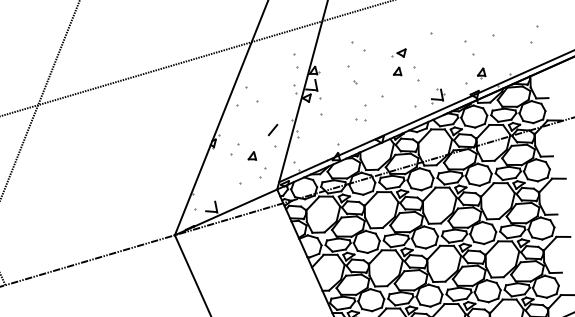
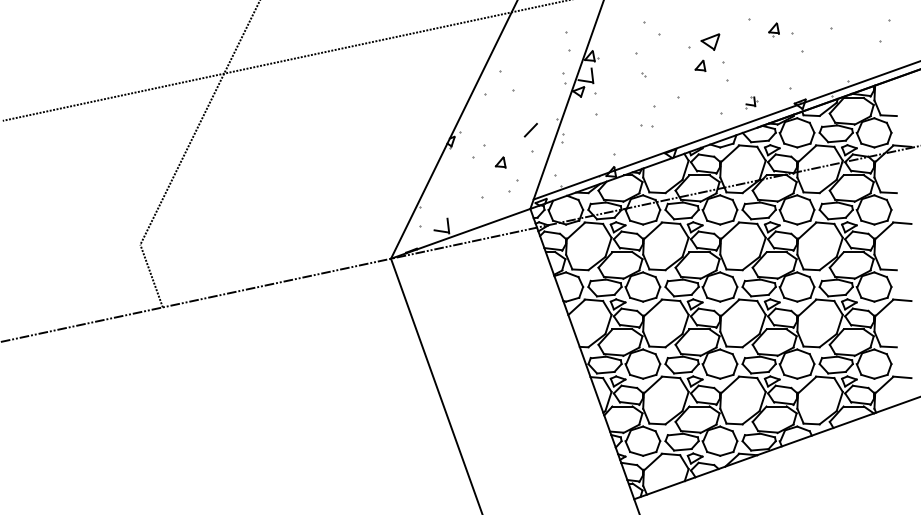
part: (399, 53) -> (704, 42), size x1.6
part: (481, 73) -> (773, 29), moved
part: (437, 96) -> (751, 102), size x0.6

